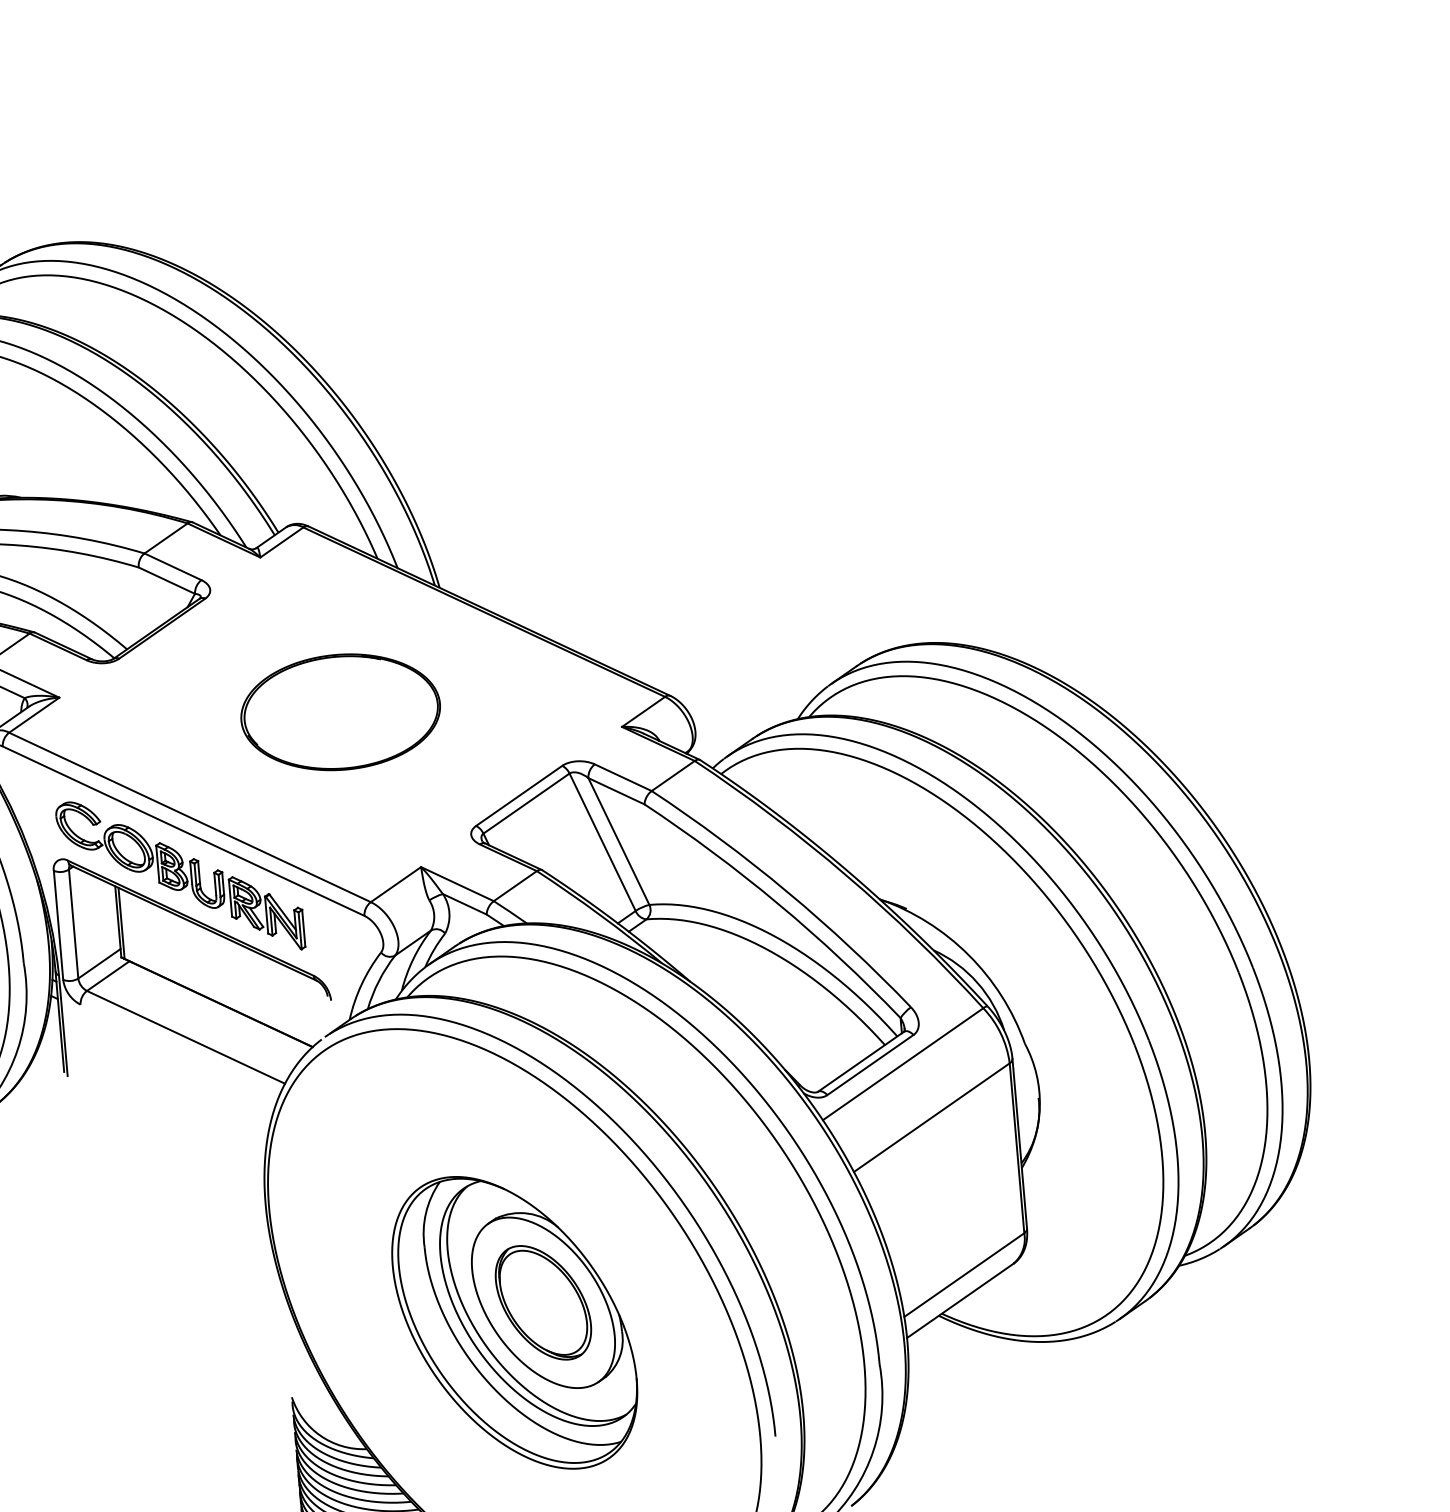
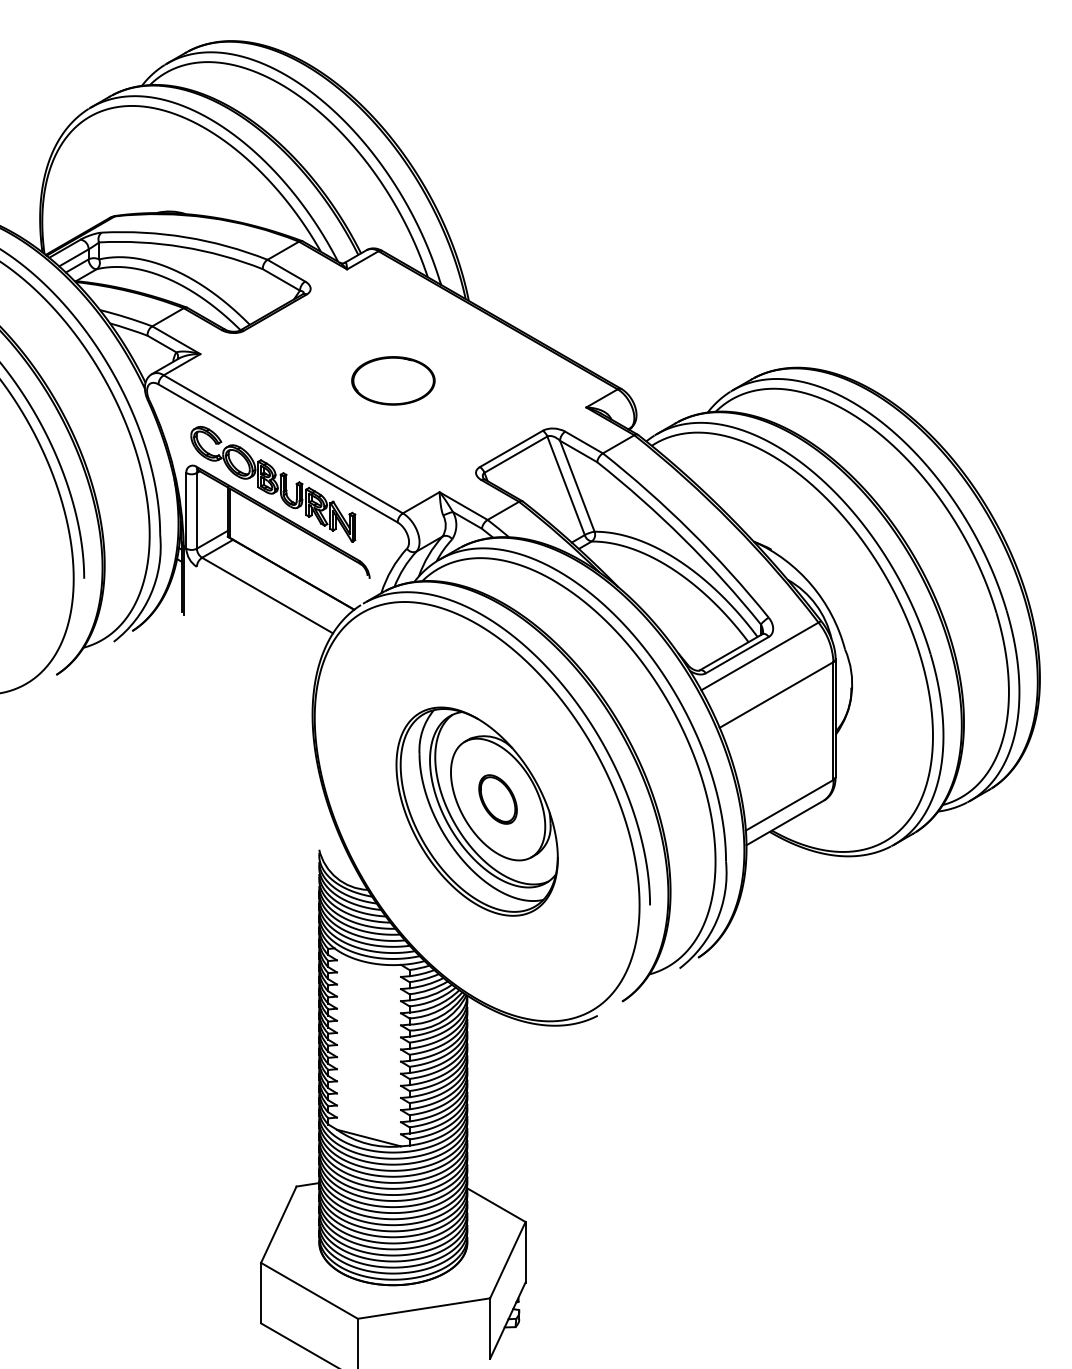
part: (340, 711) -> (393, 380), size x0.6
part: (542, 1302) -> (497, 799), size x0.6

